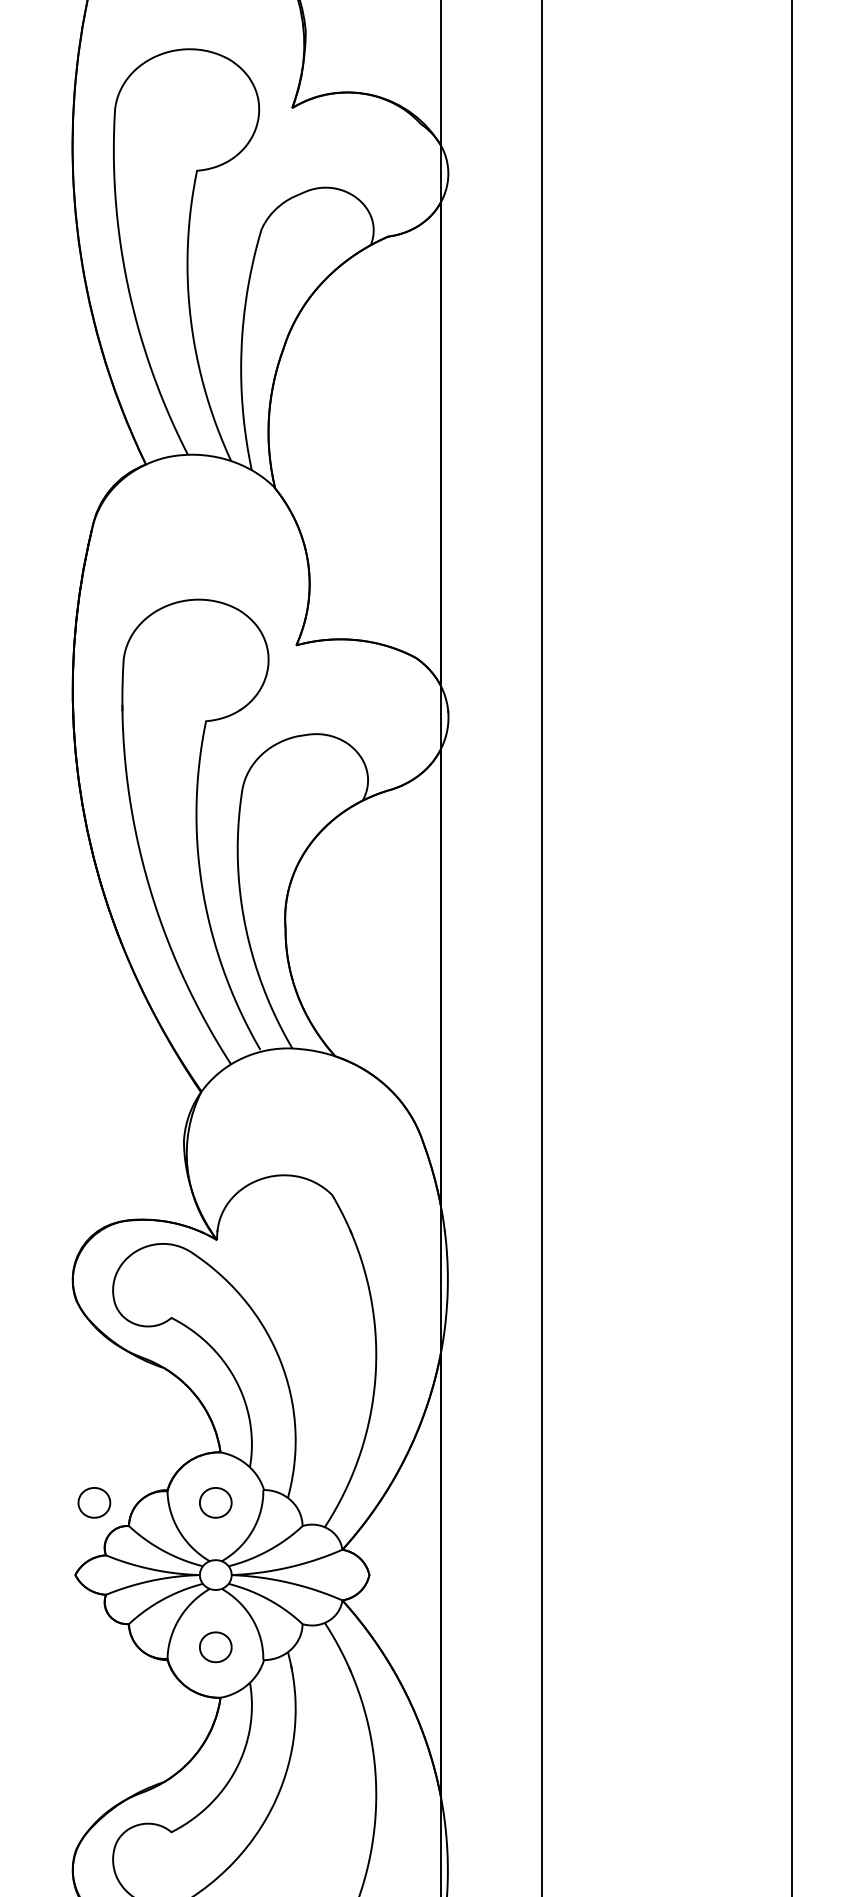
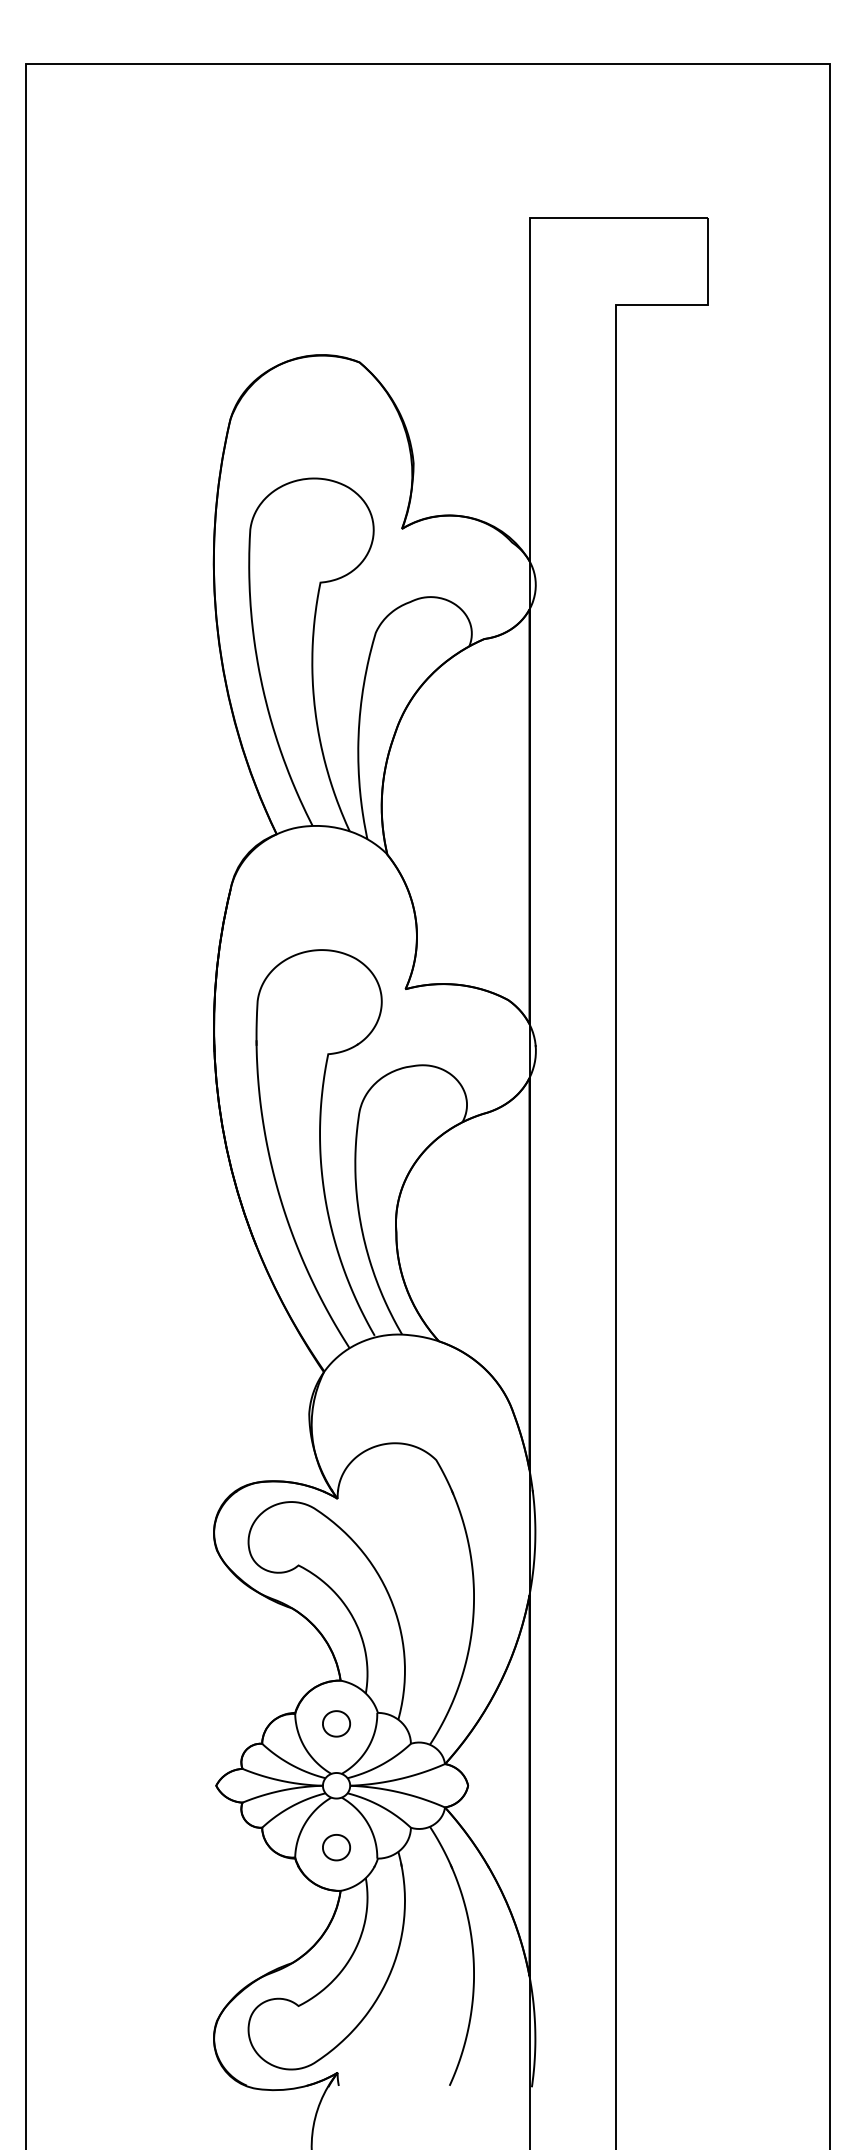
part: (94, 1502) -> (232, 1723), removed

